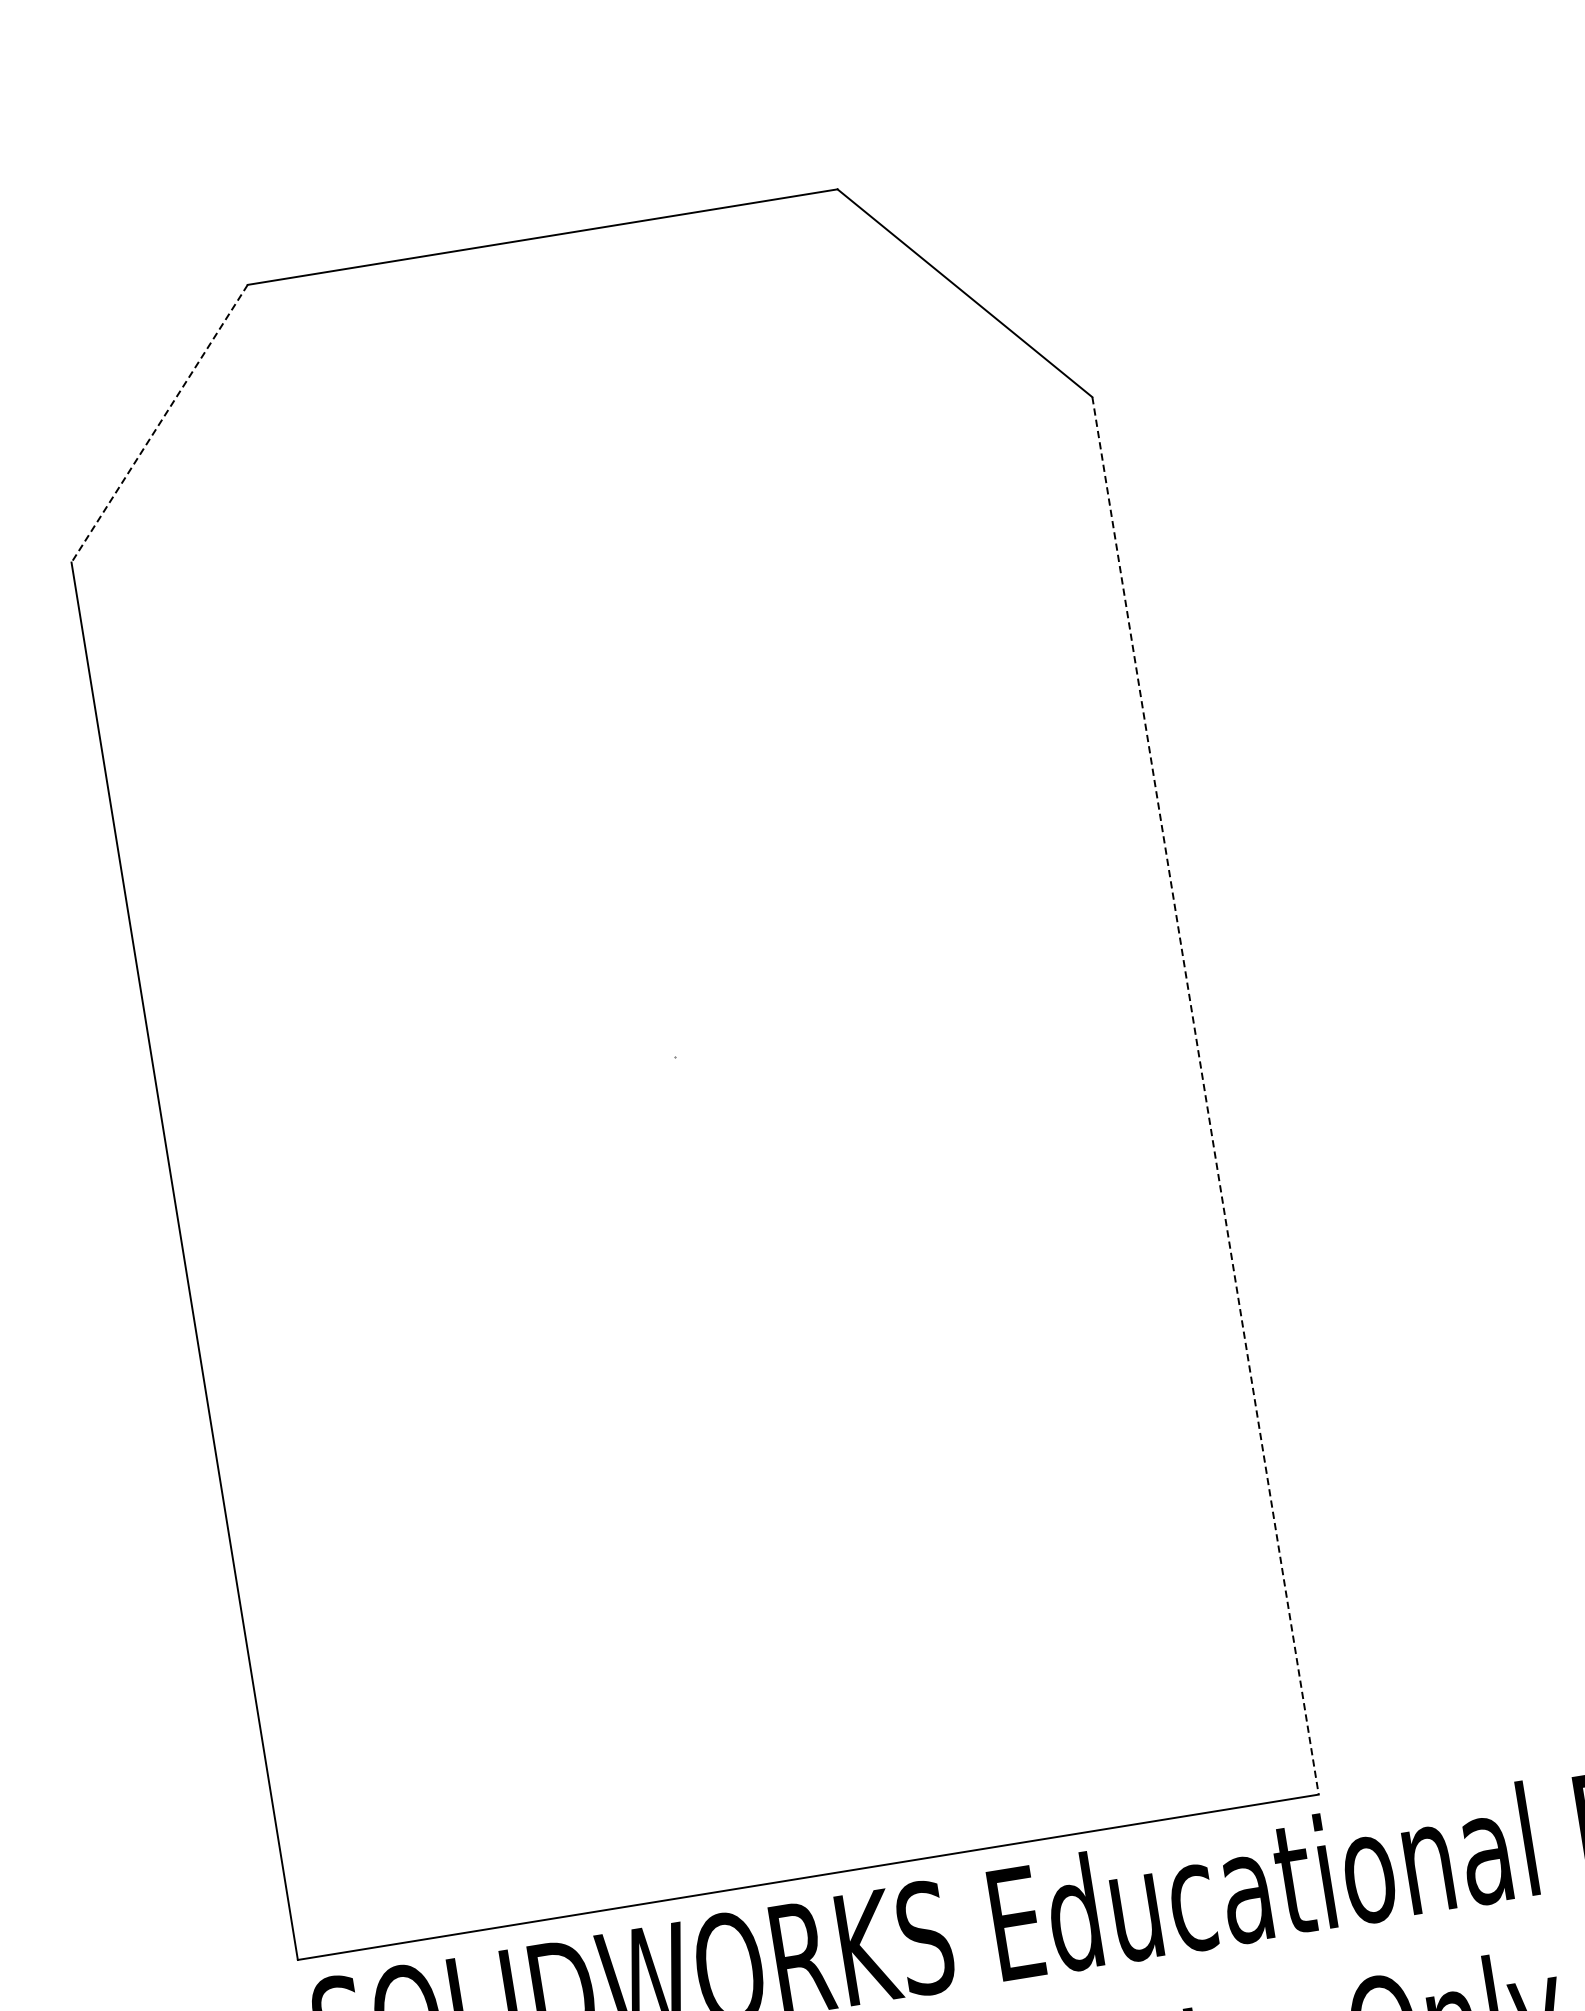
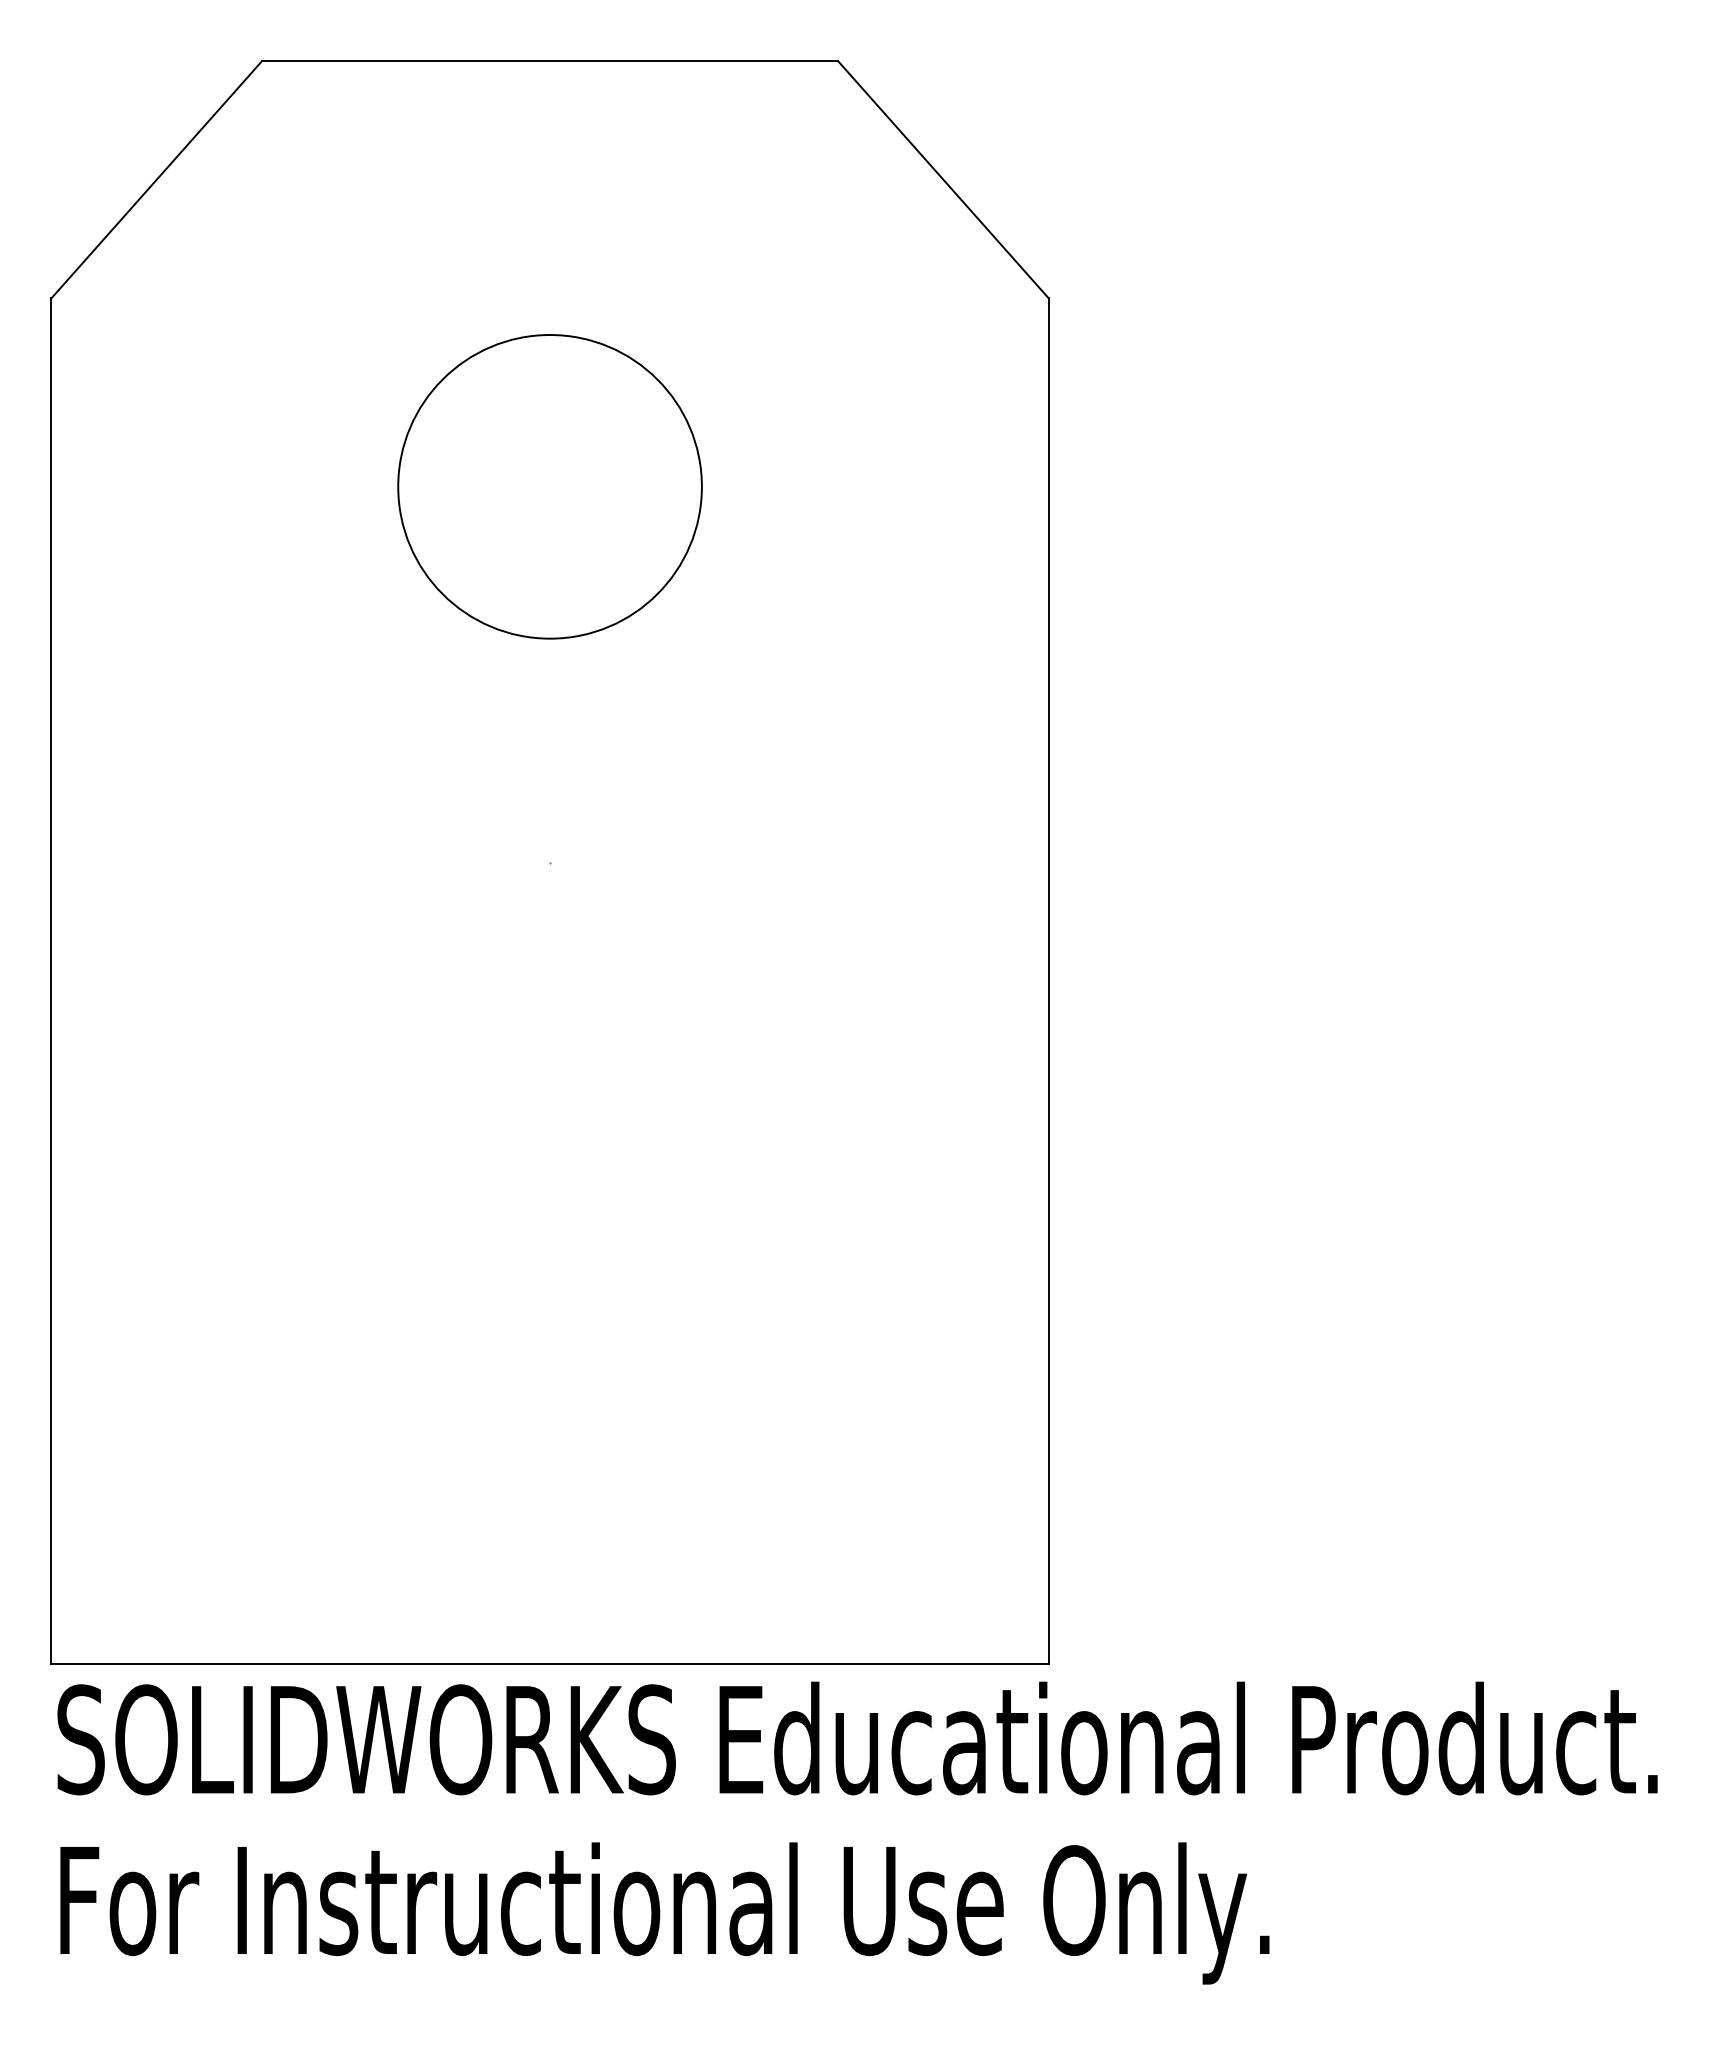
line: (159, 423) -> (156, 179), dashed -> solid
circle: (612, 672) -> (549, 486), added
line: (1205, 1096) -> (1048, 981), dashed -> solid

